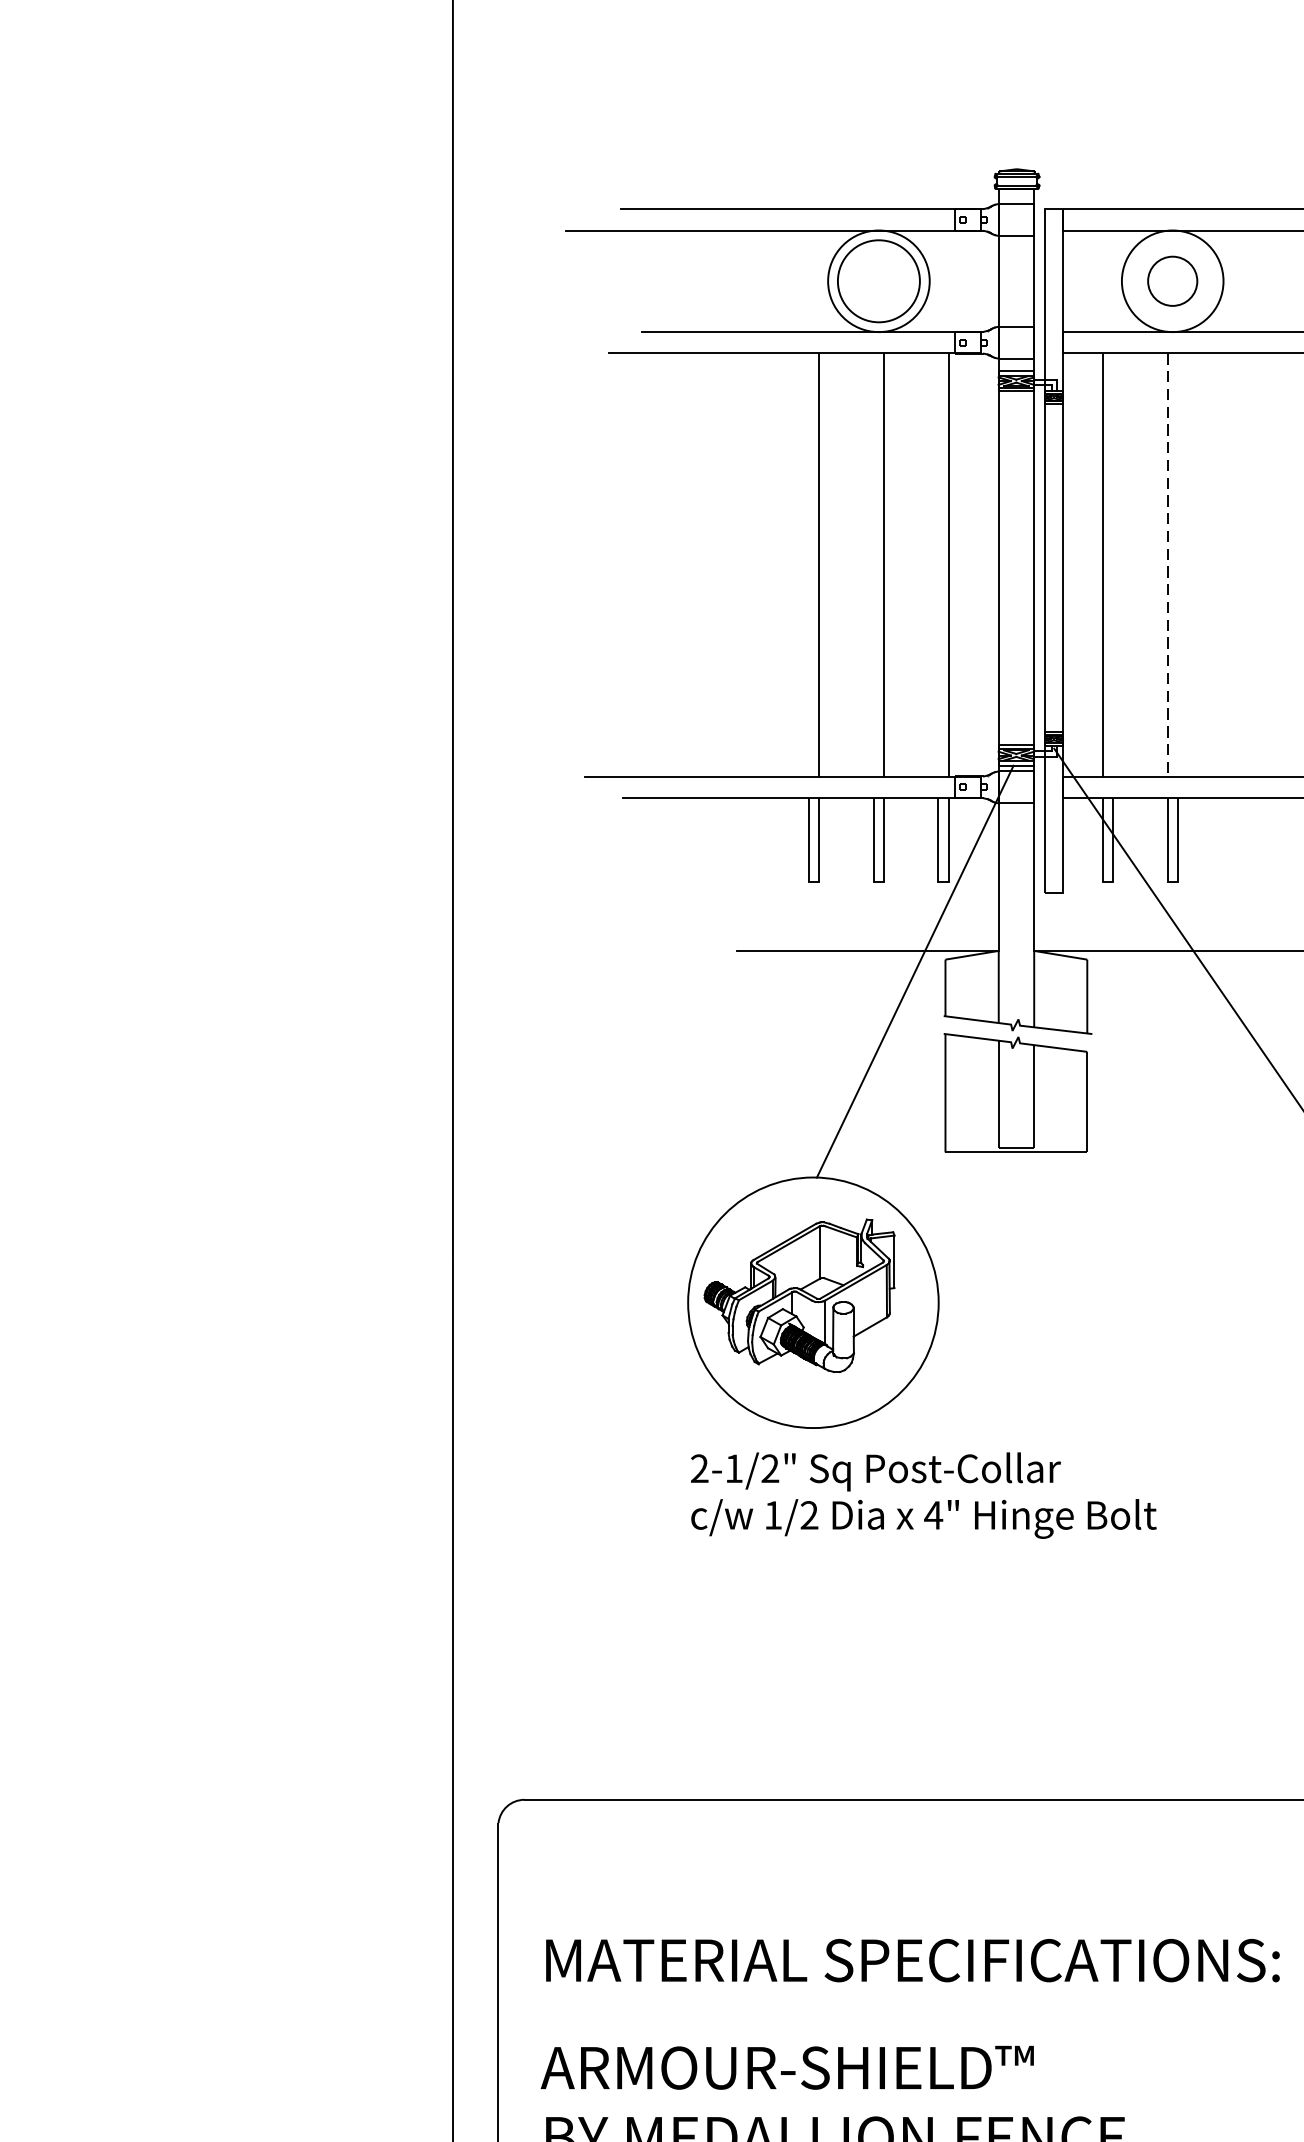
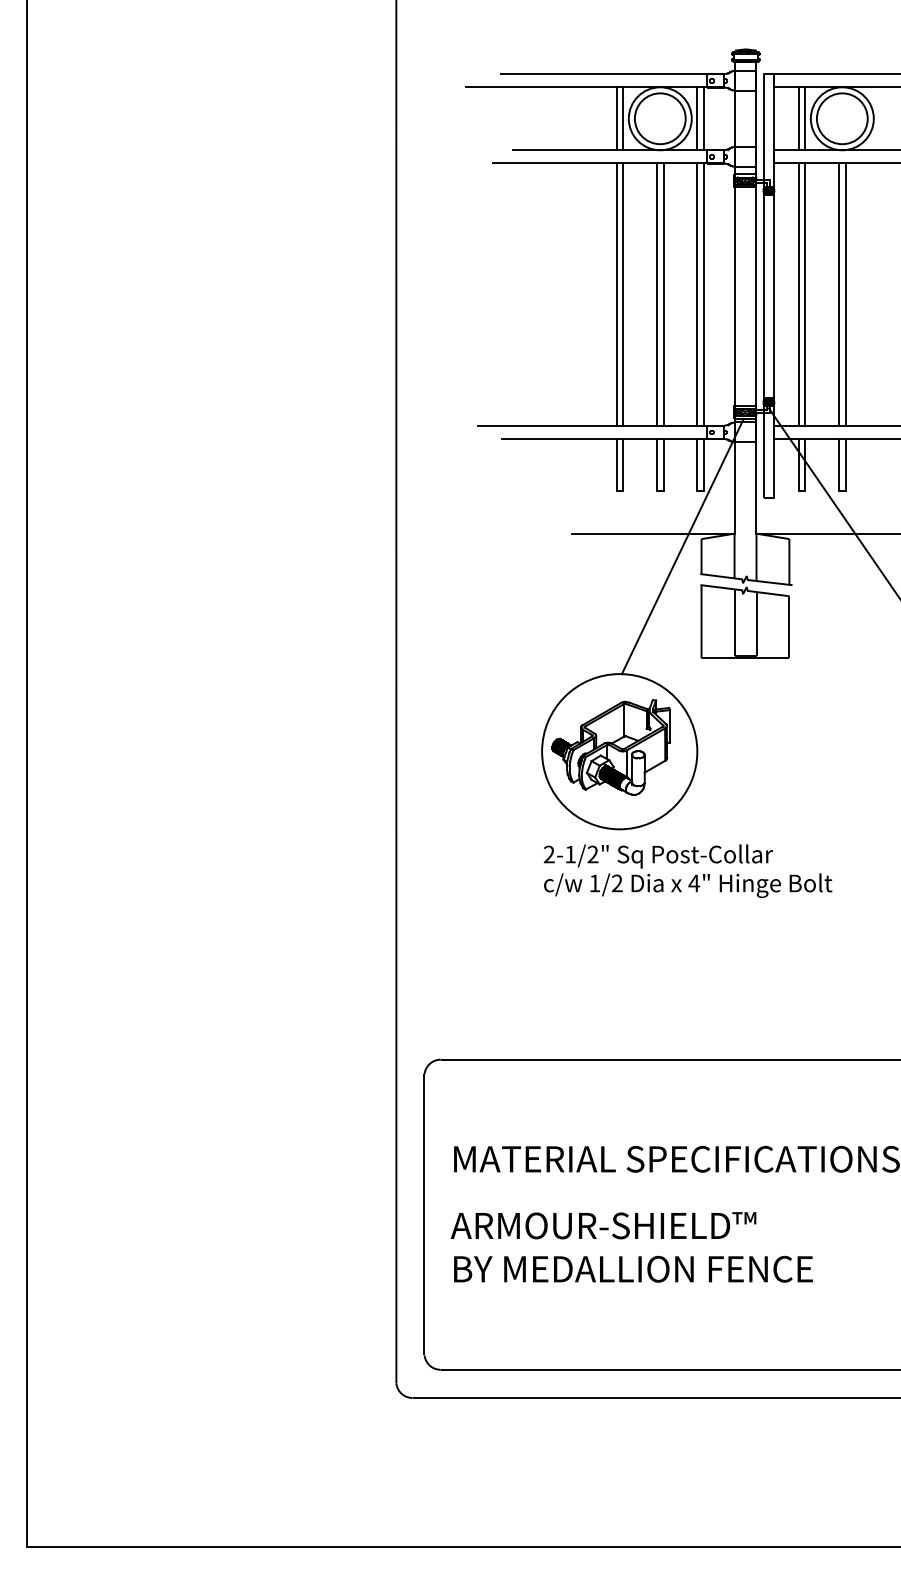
line: (808, 280) -> (616, 118), added
line: (819, 280) -> (623, 118), added
line: (938, 280) -> (697, 118), added
line: (948, 280) -> (703, 118), added
line: (1101, 280) -> (798, 118), added
line: (1113, 280) -> (805, 118), added
circle: (1171, 280) -> (841, 118), size x1.67
line: (808, 564) -> (616, 294), added
line: (874, 564) -> (657, 294), added
line: (938, 564) -> (697, 294), added
line: (1113, 564) -> (805, 294), added
line: (1177, 564) -> (845, 294), added
line: (1168, 566) -> (839, 295), dashed -> solid

